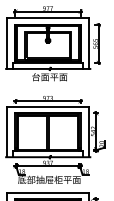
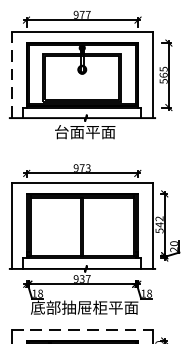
line: (6, 43) -> (11, 74), solid -> dashed
line: (48, 192) -> (82, 329), solid -> dashed

